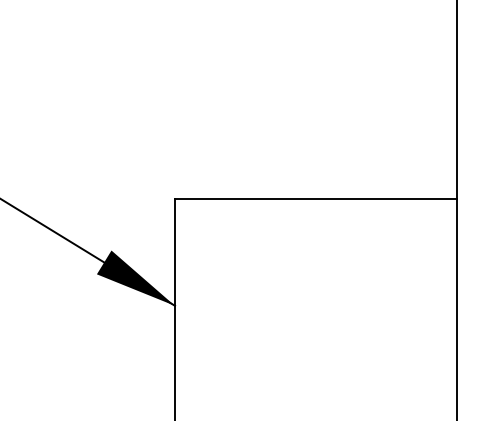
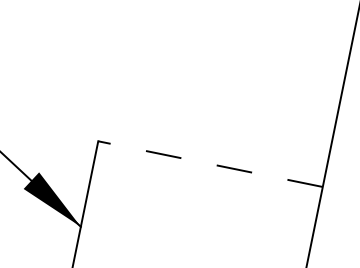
line: (315, 198) -> (210, 163), solid -> dashed

